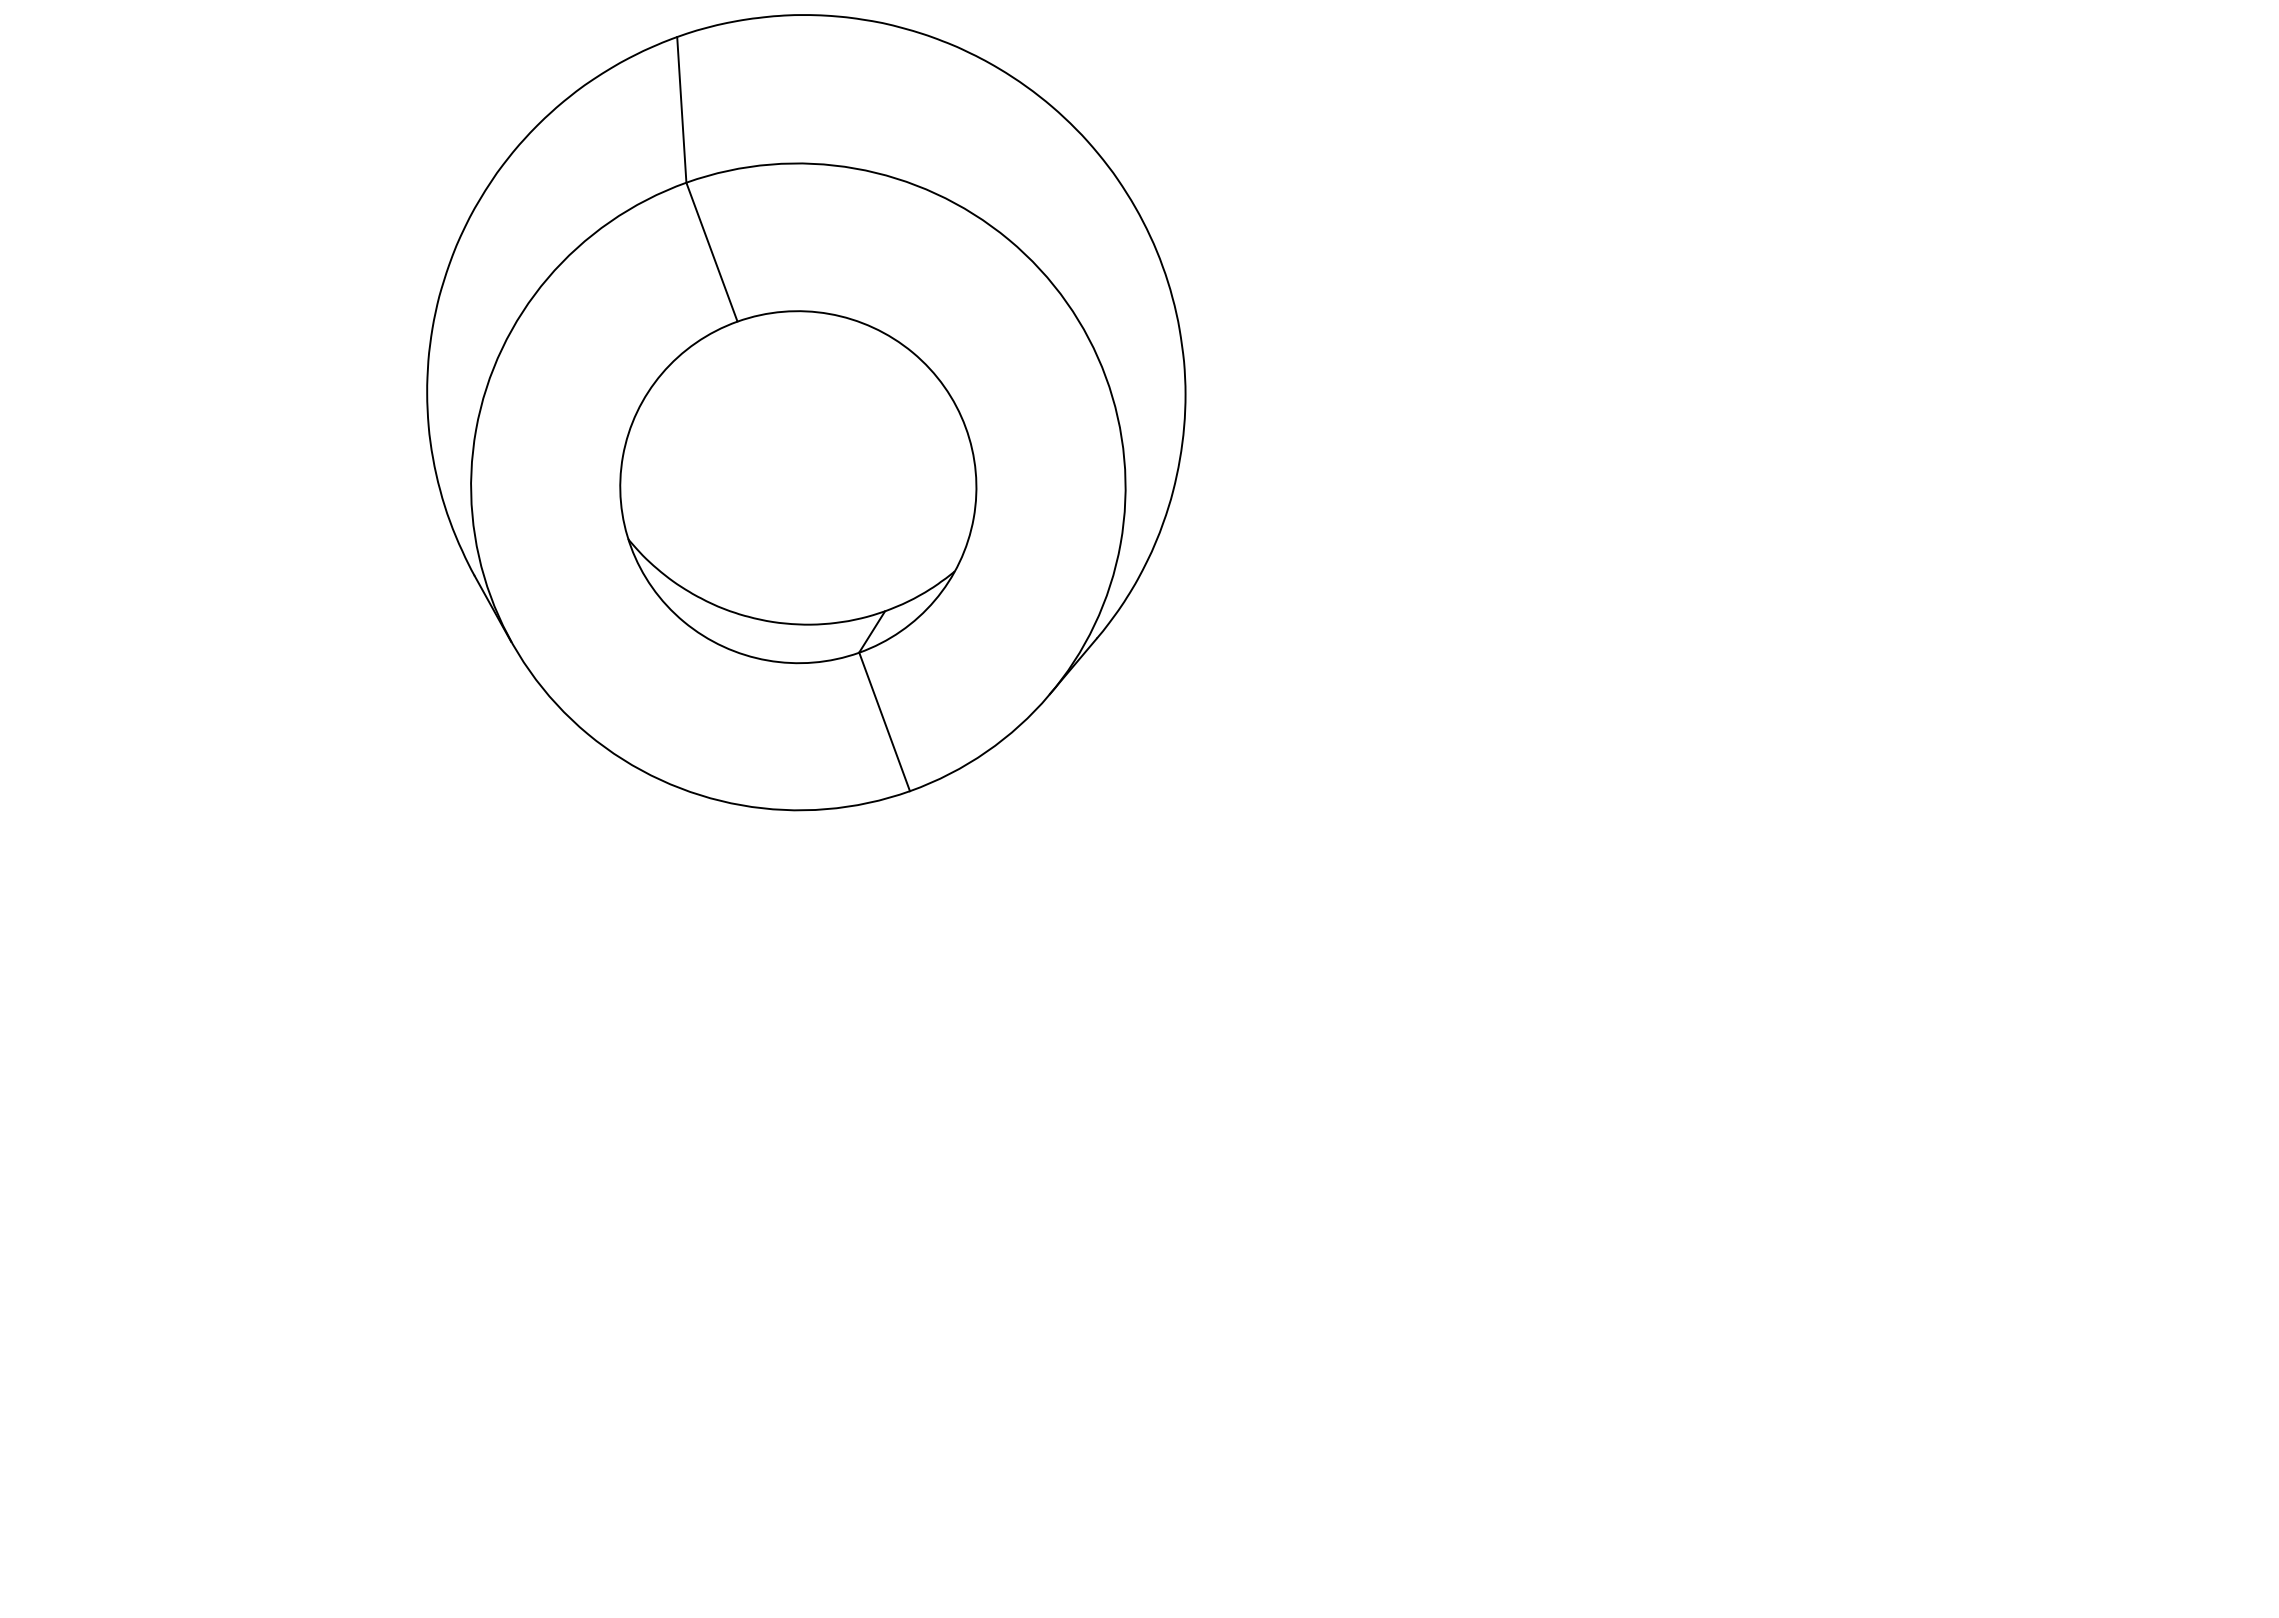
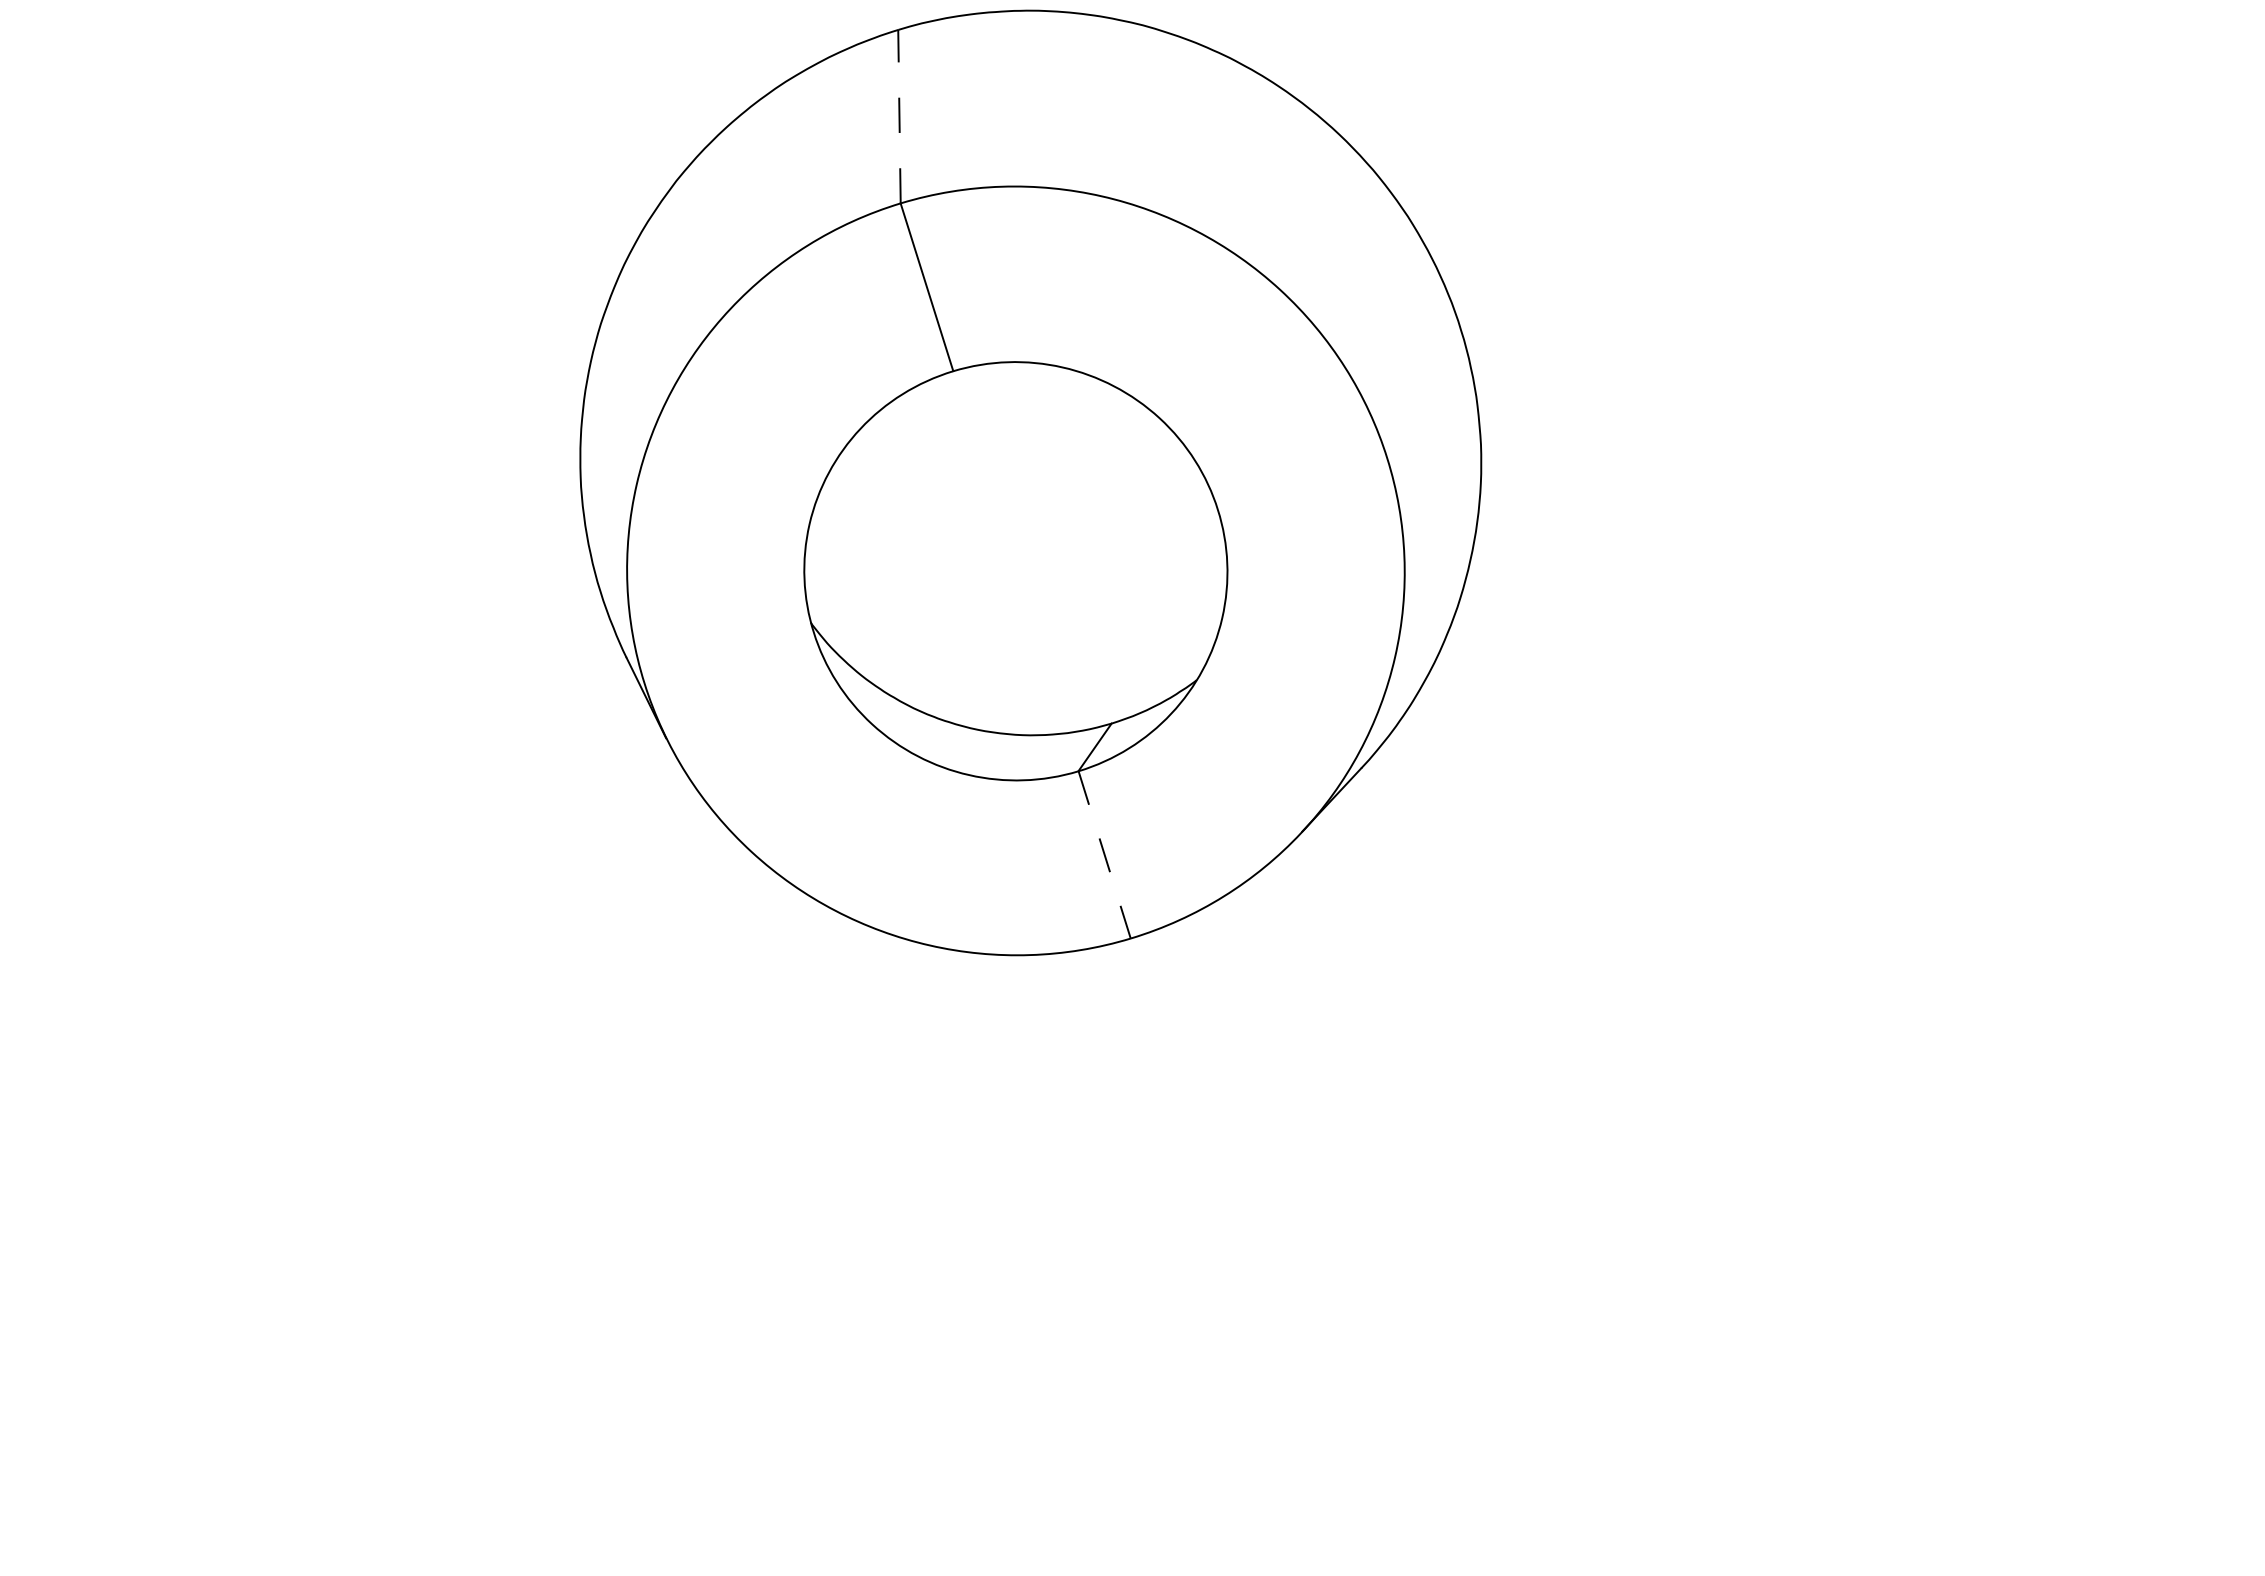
line: (681, 109) -> (899, 116), solid -> dashed
line: (884, 721) -> (1104, 854), solid -> dashed

